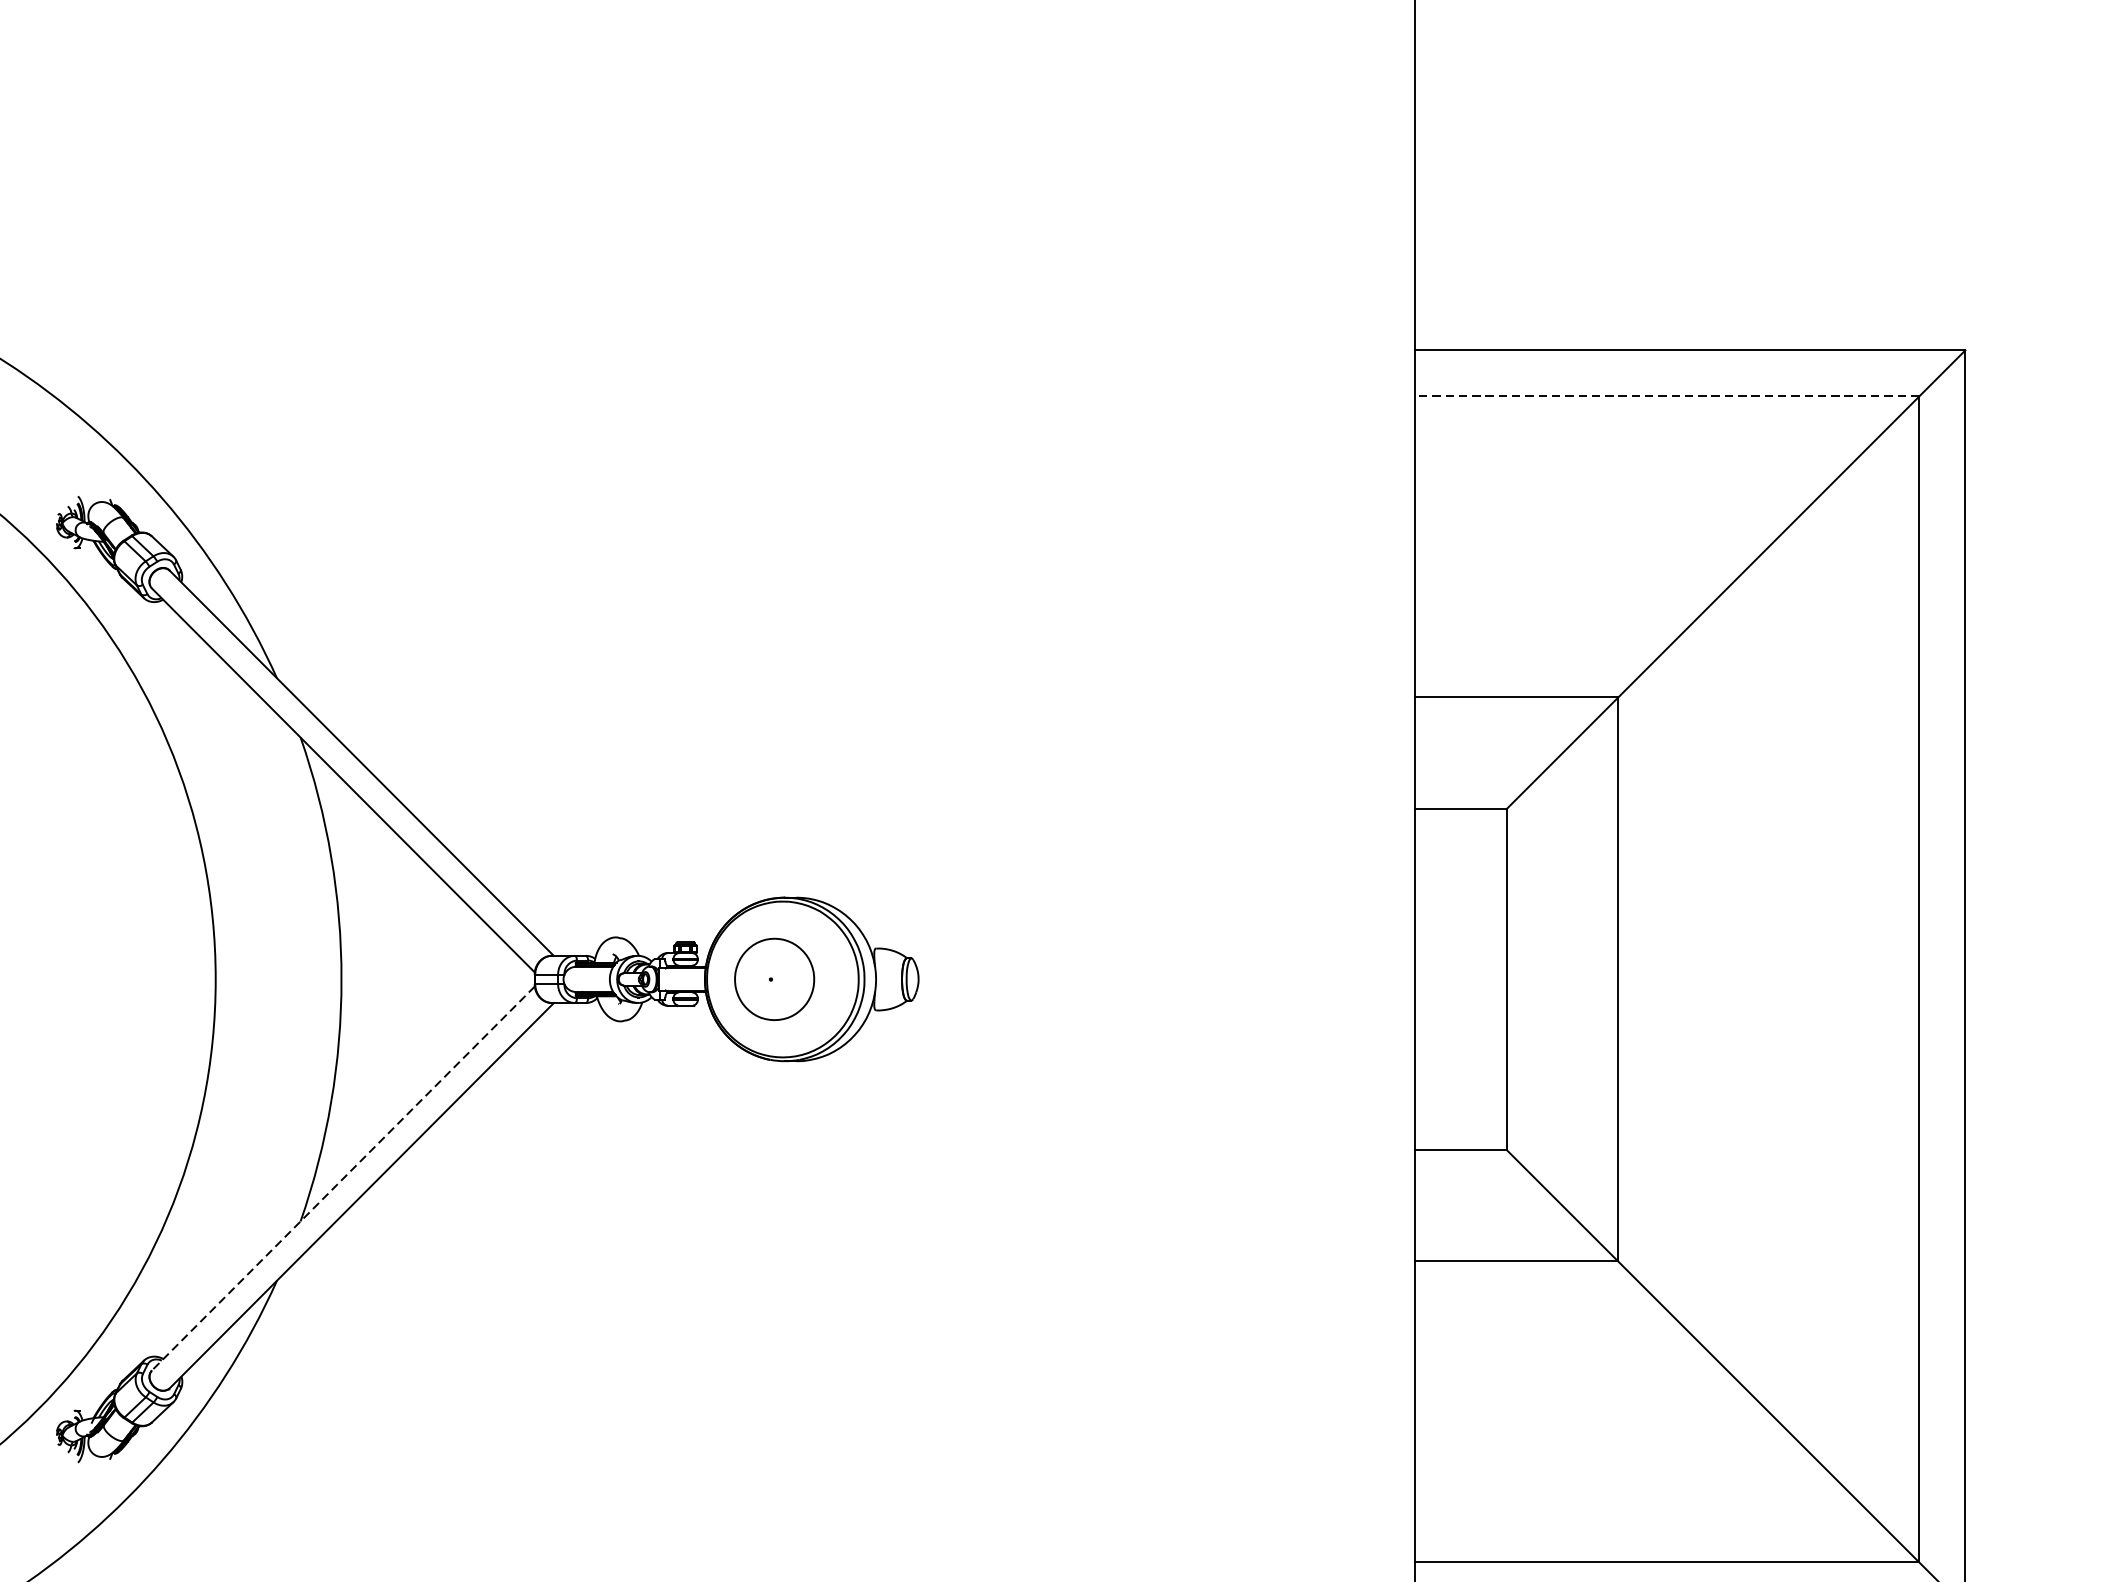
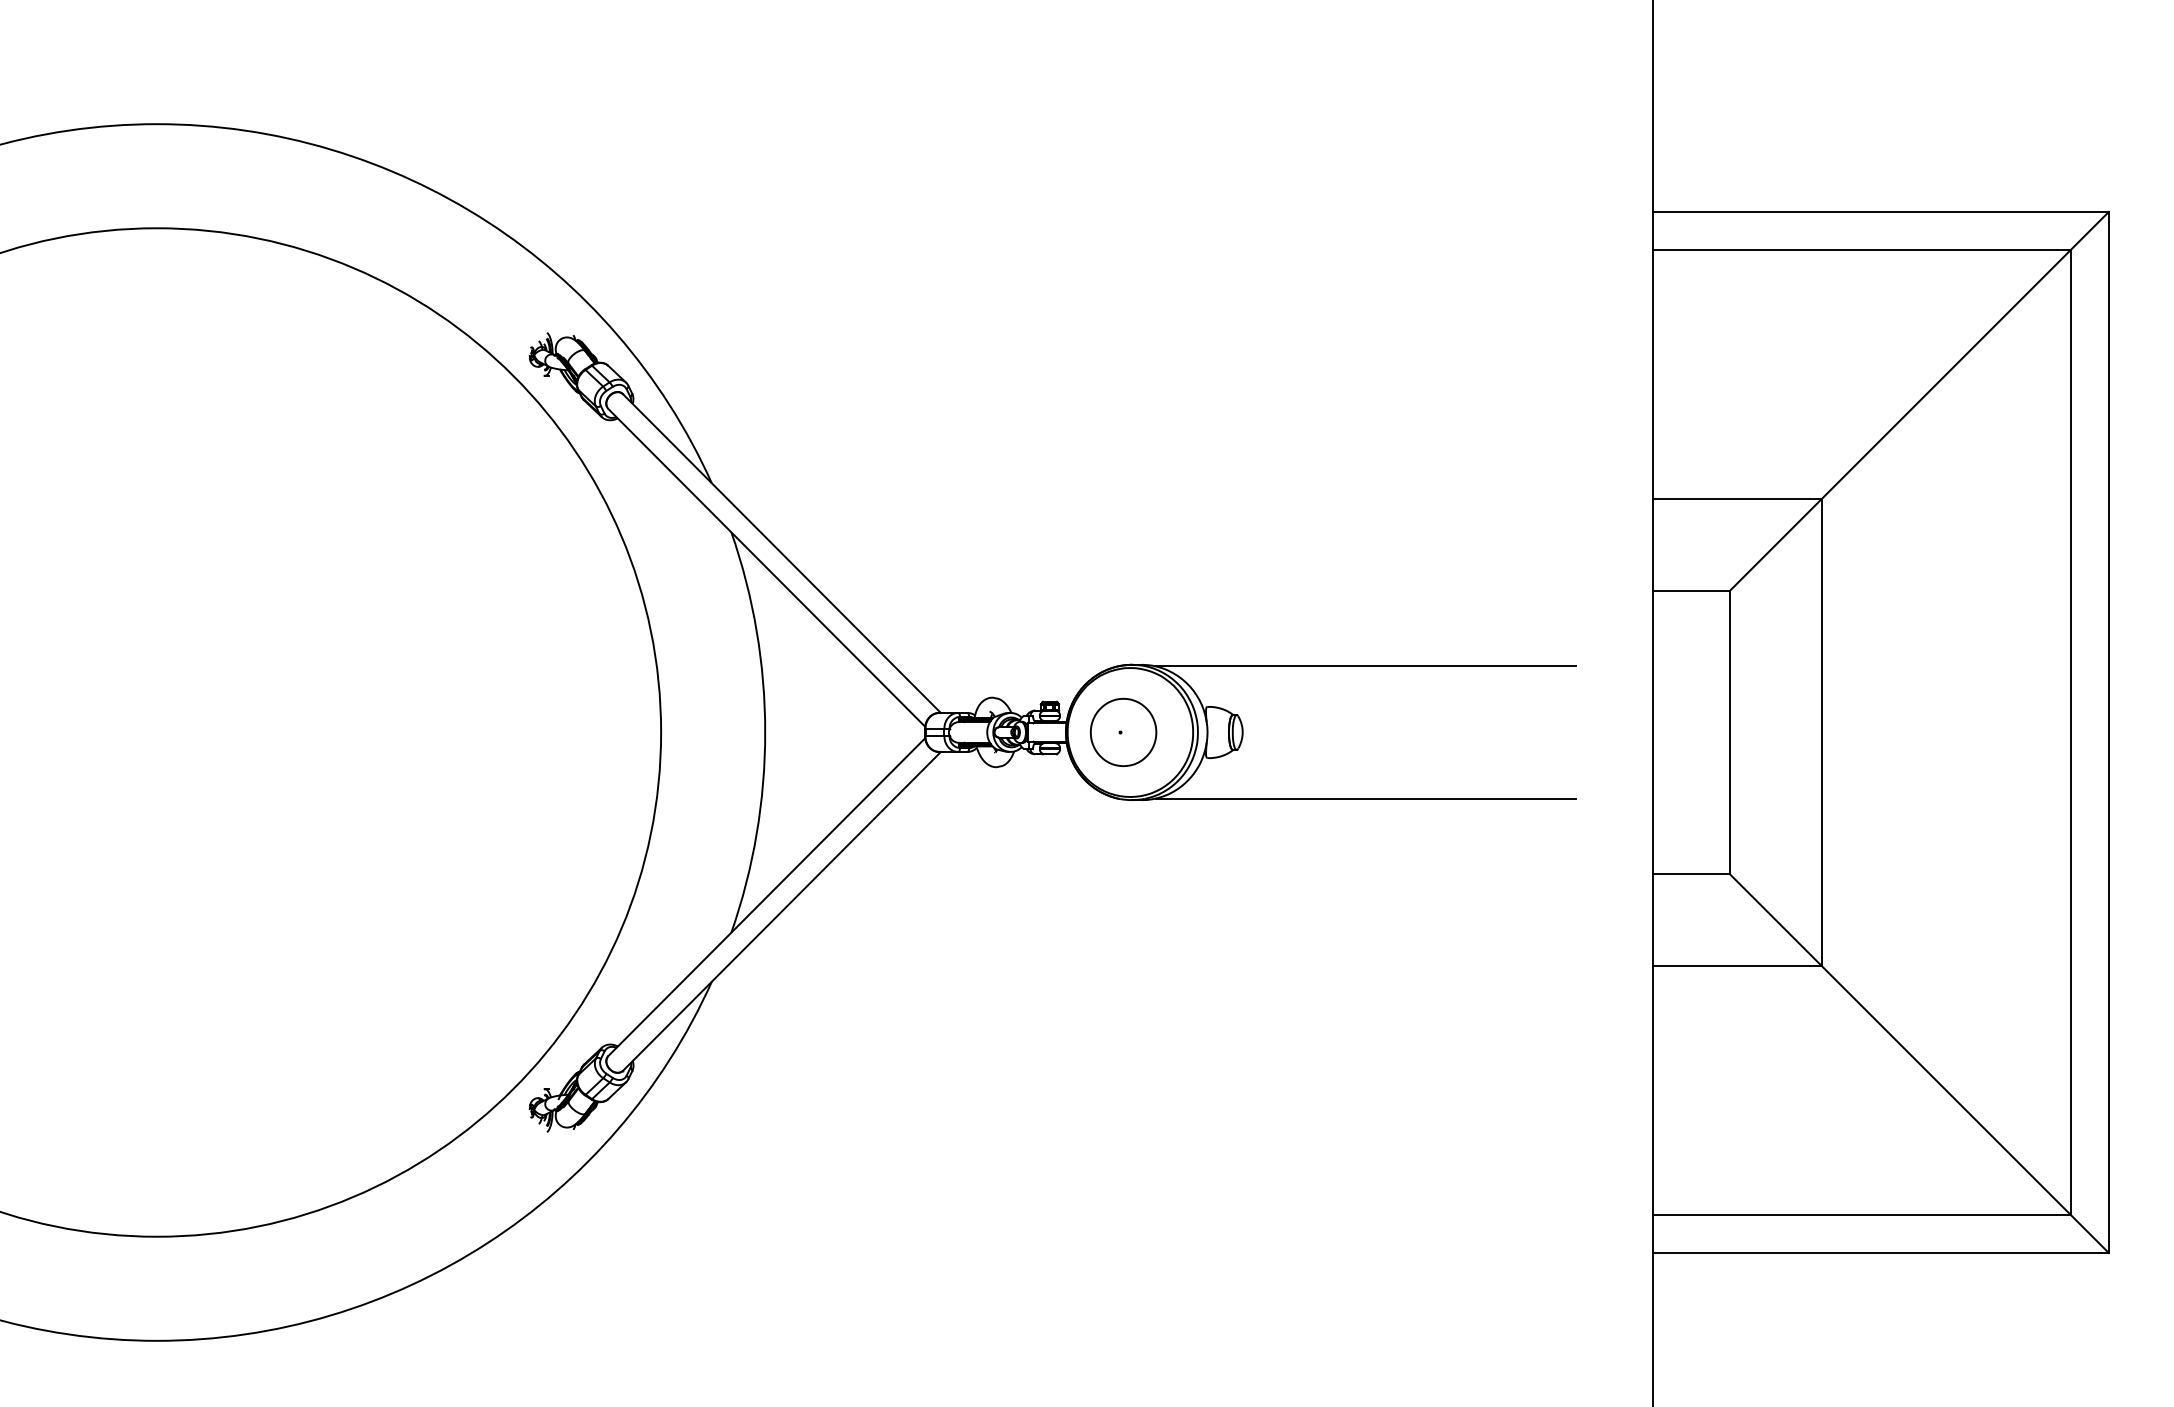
line: (1667, 396) -> (1862, 250), dashed -> solid
line: (1067, 899) -> (1365, 666), added
line: (1067, 1059) -> (1365, 798), added
line: (343, 1178) -> (766, 897), dashed -> solid

